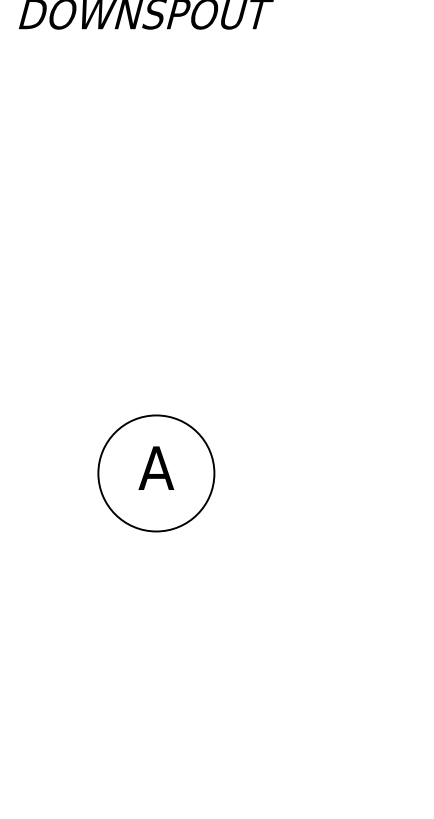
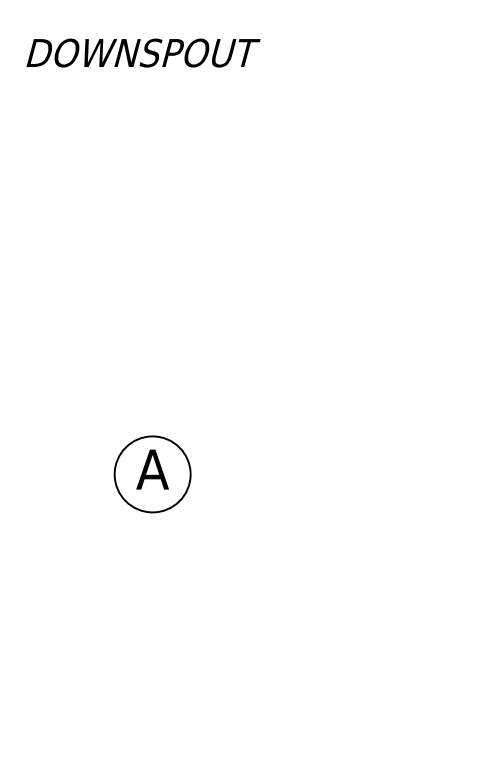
circle: (156, 473) -> (152, 474), size x0.71

